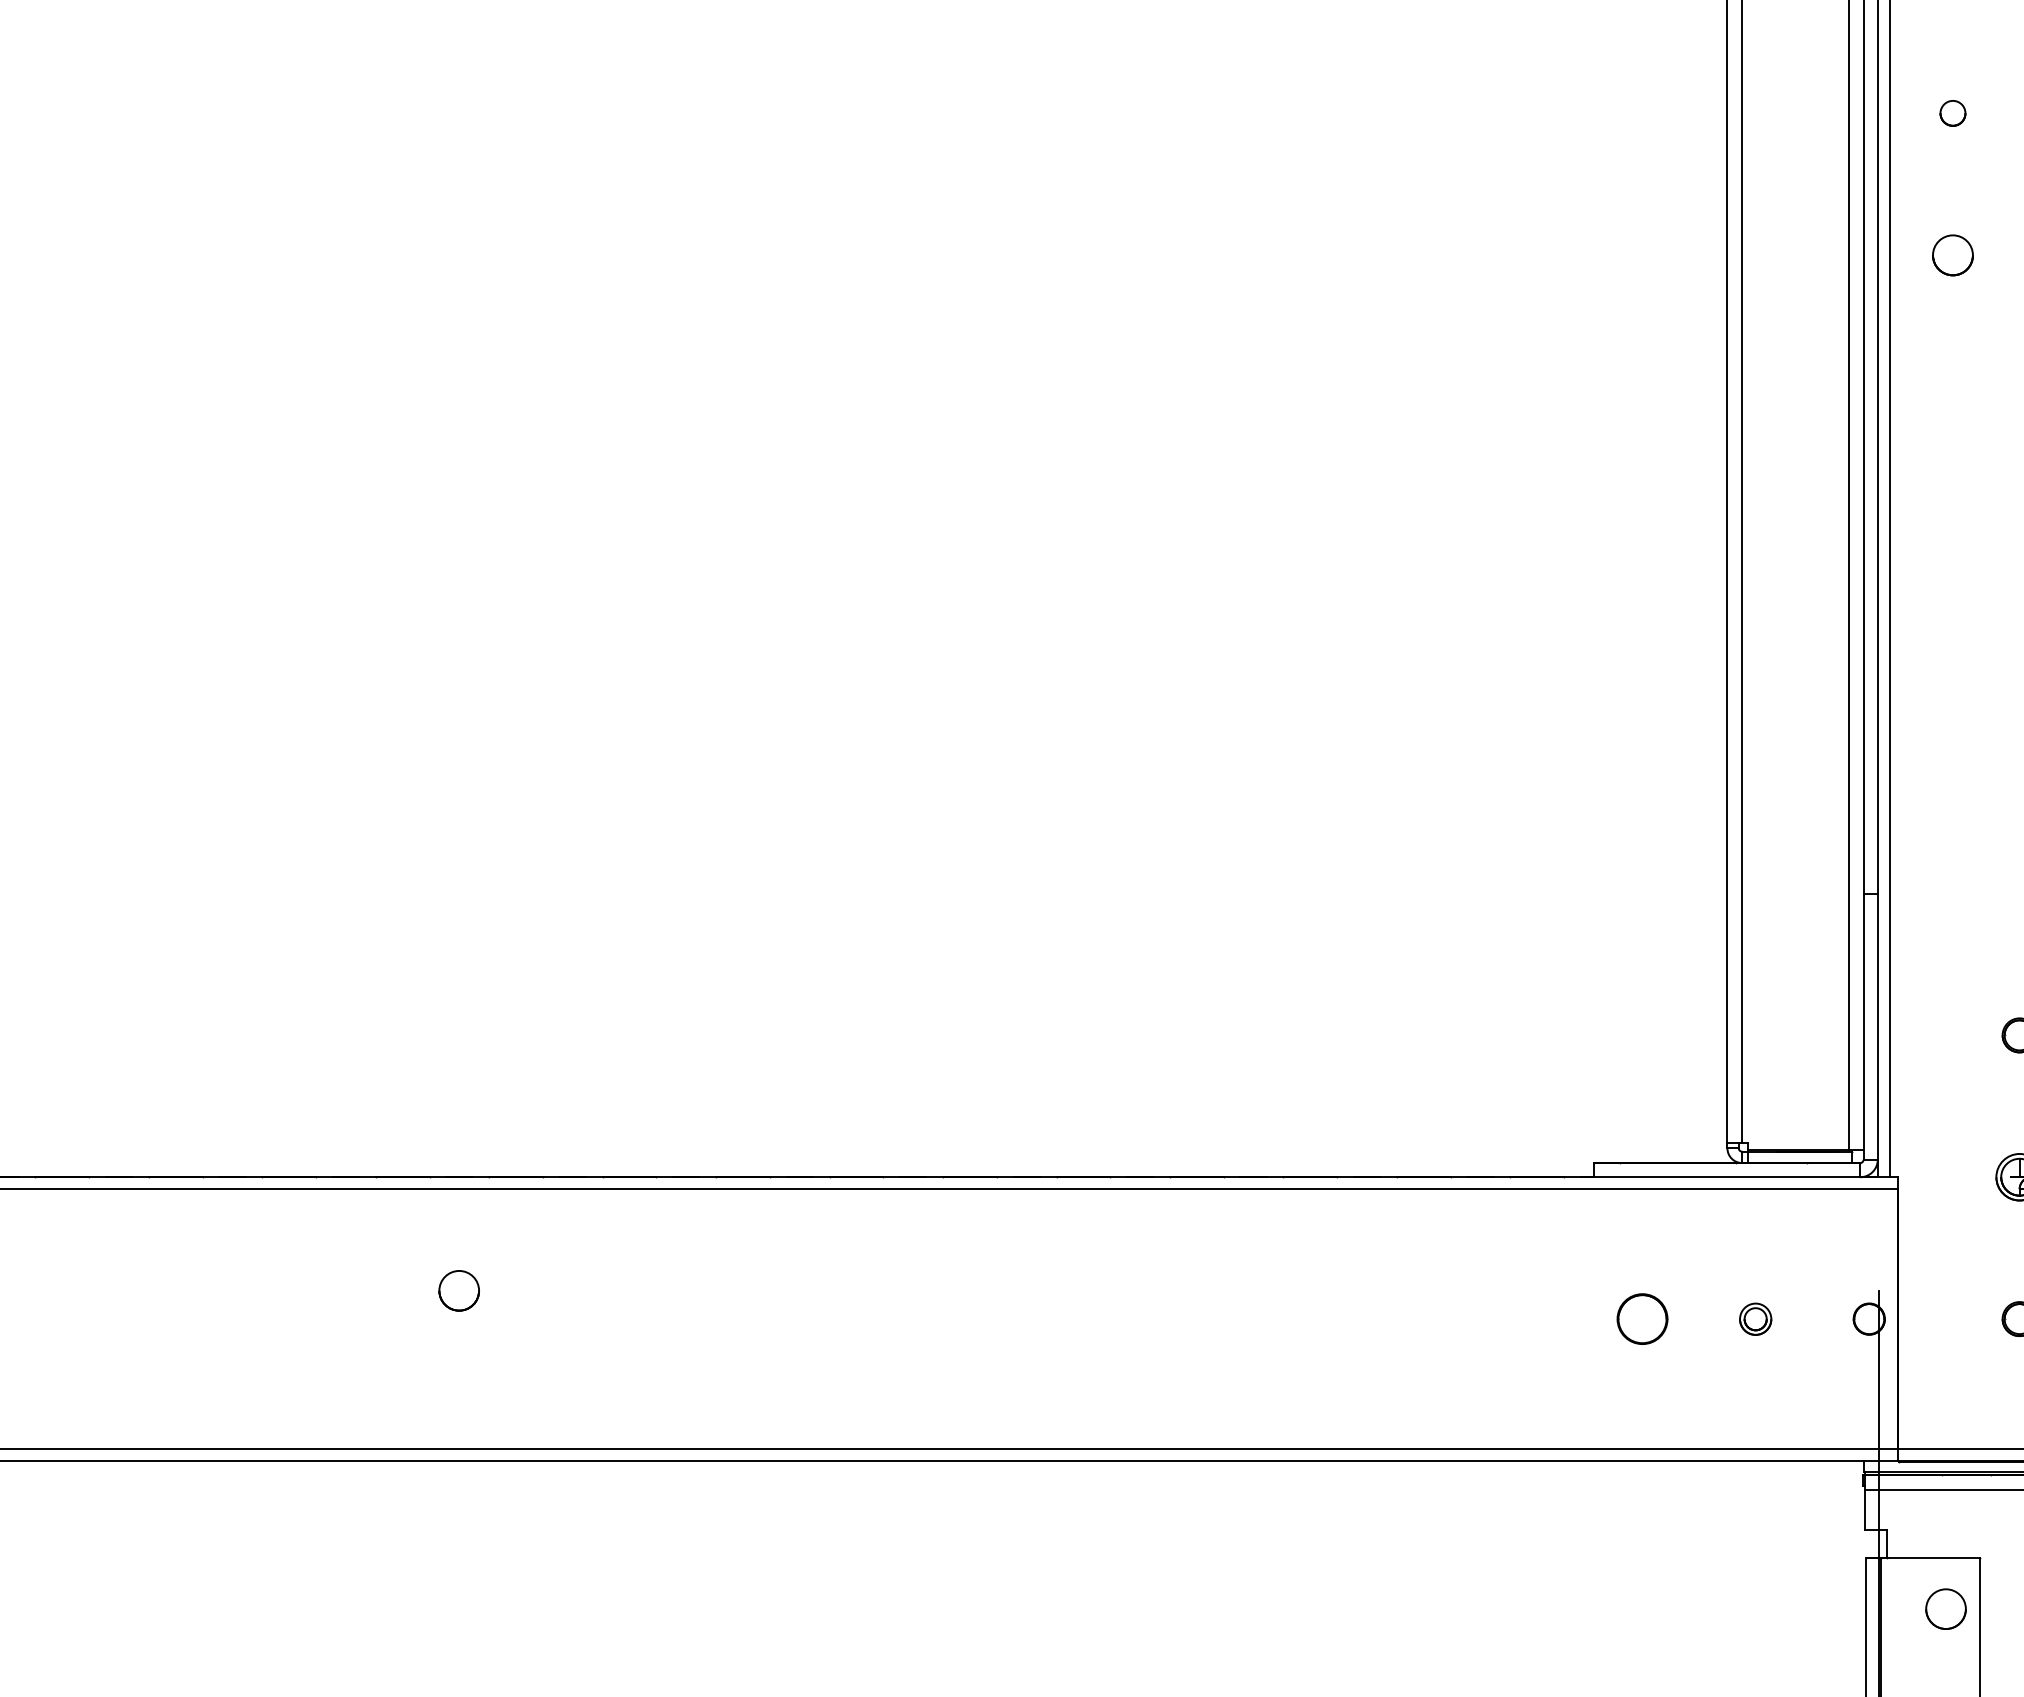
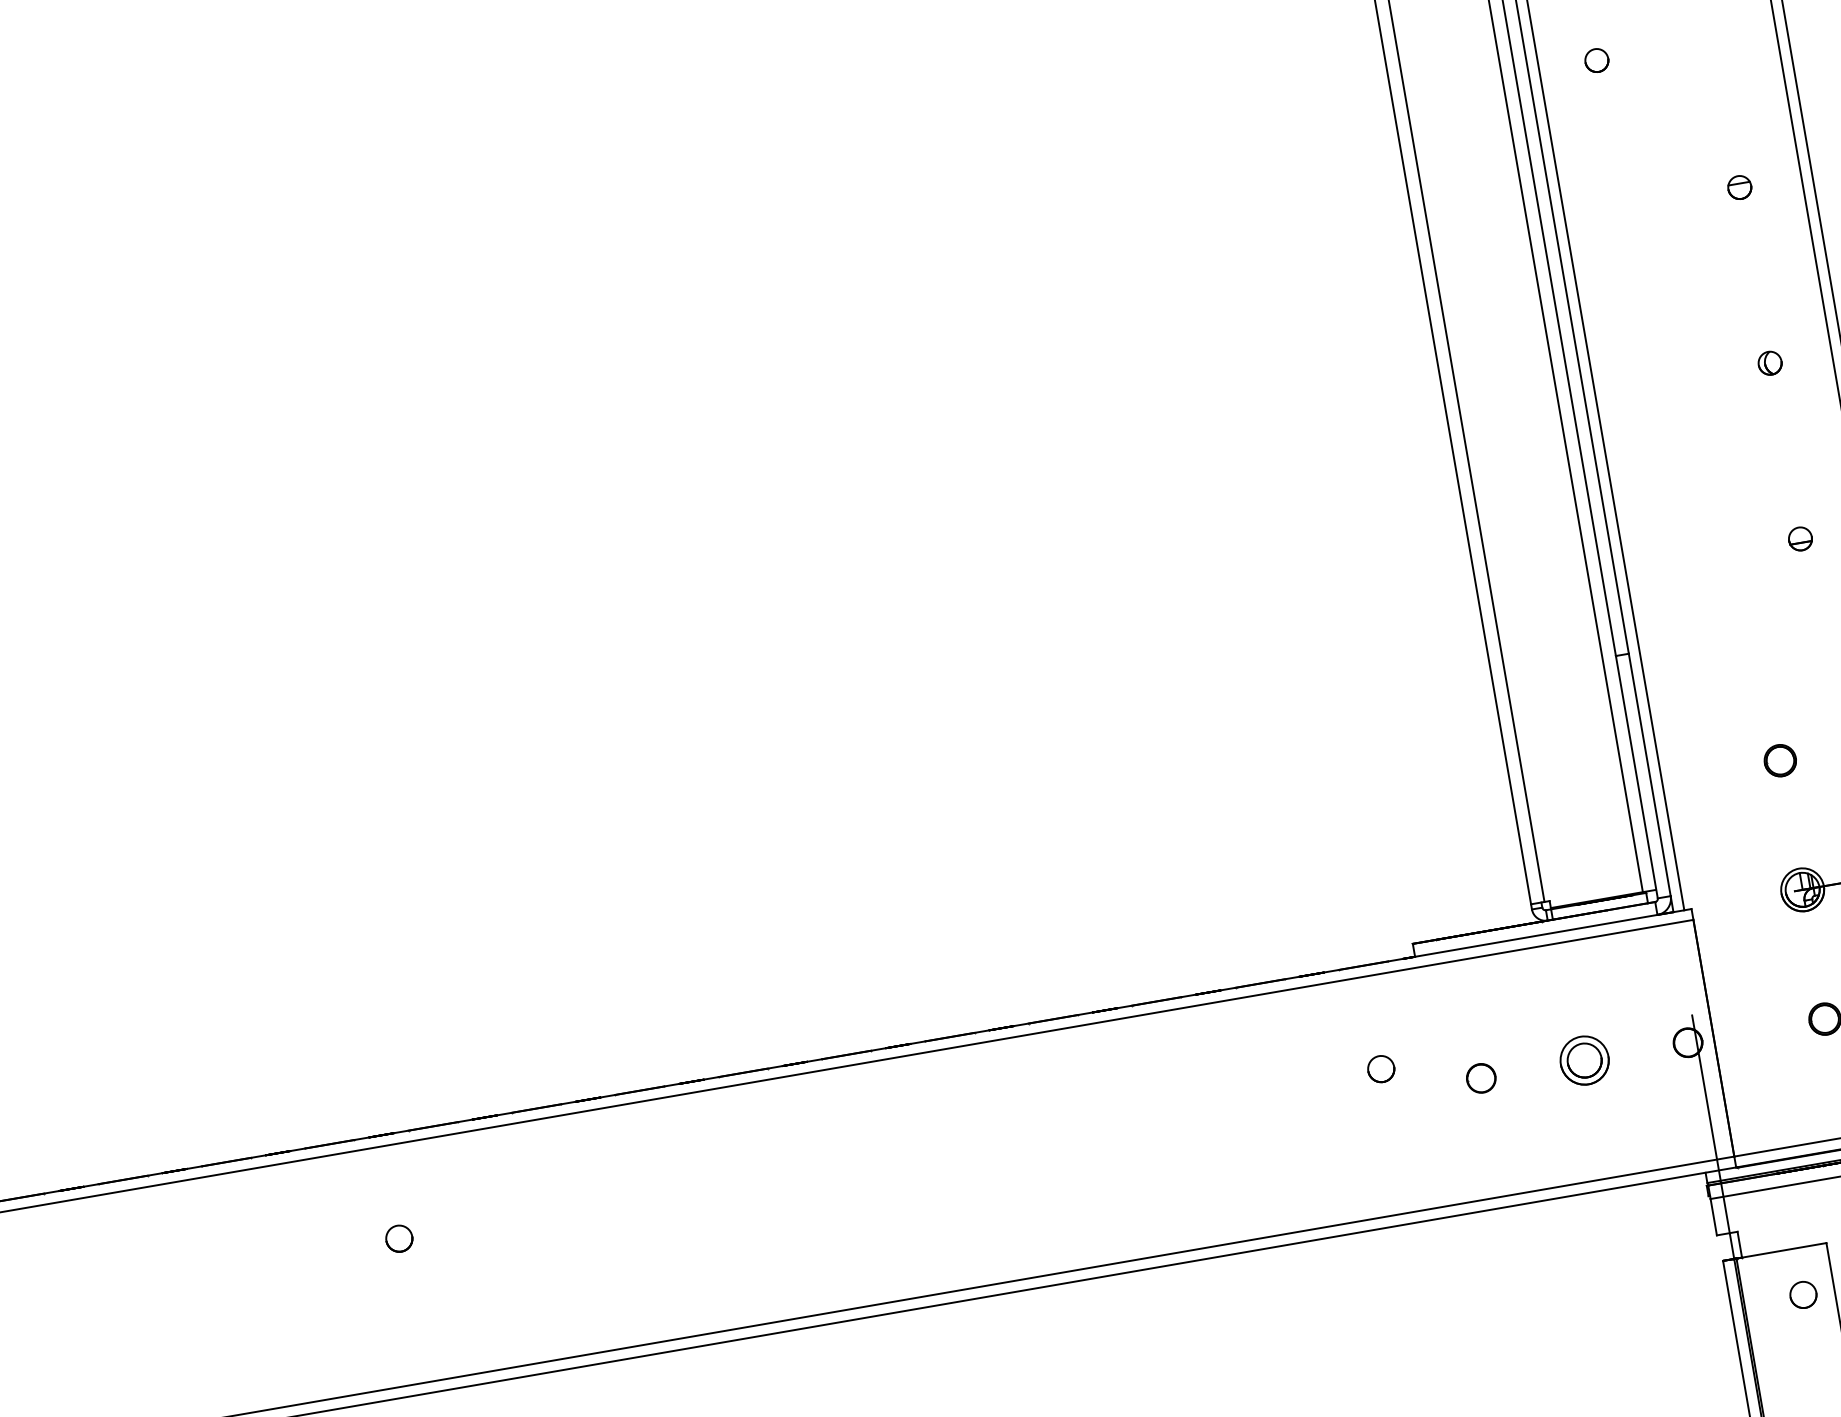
part: (1952, 254) -> (1596, 59), size x0.62
circle: (459, 1290) -> (399, 1238), size x0.71
circle: (1537, 1290) -> (1381, 1068), added
circle: (1641, 1318) -> (1480, 1078), size x0.62
part: (1755, 1319) -> (1584, 1060), size x1.67
circle: (1945, 1609) -> (1803, 1295), size x0.71

